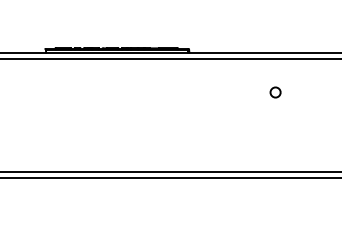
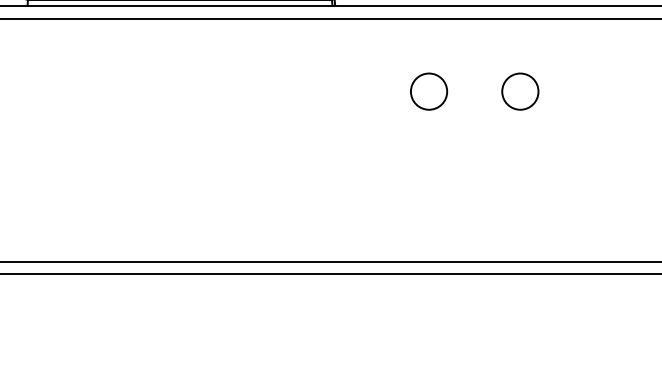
circle: (232, 92) -> (427, 91), added
circle: (275, 92) -> (520, 91), size x1.67

